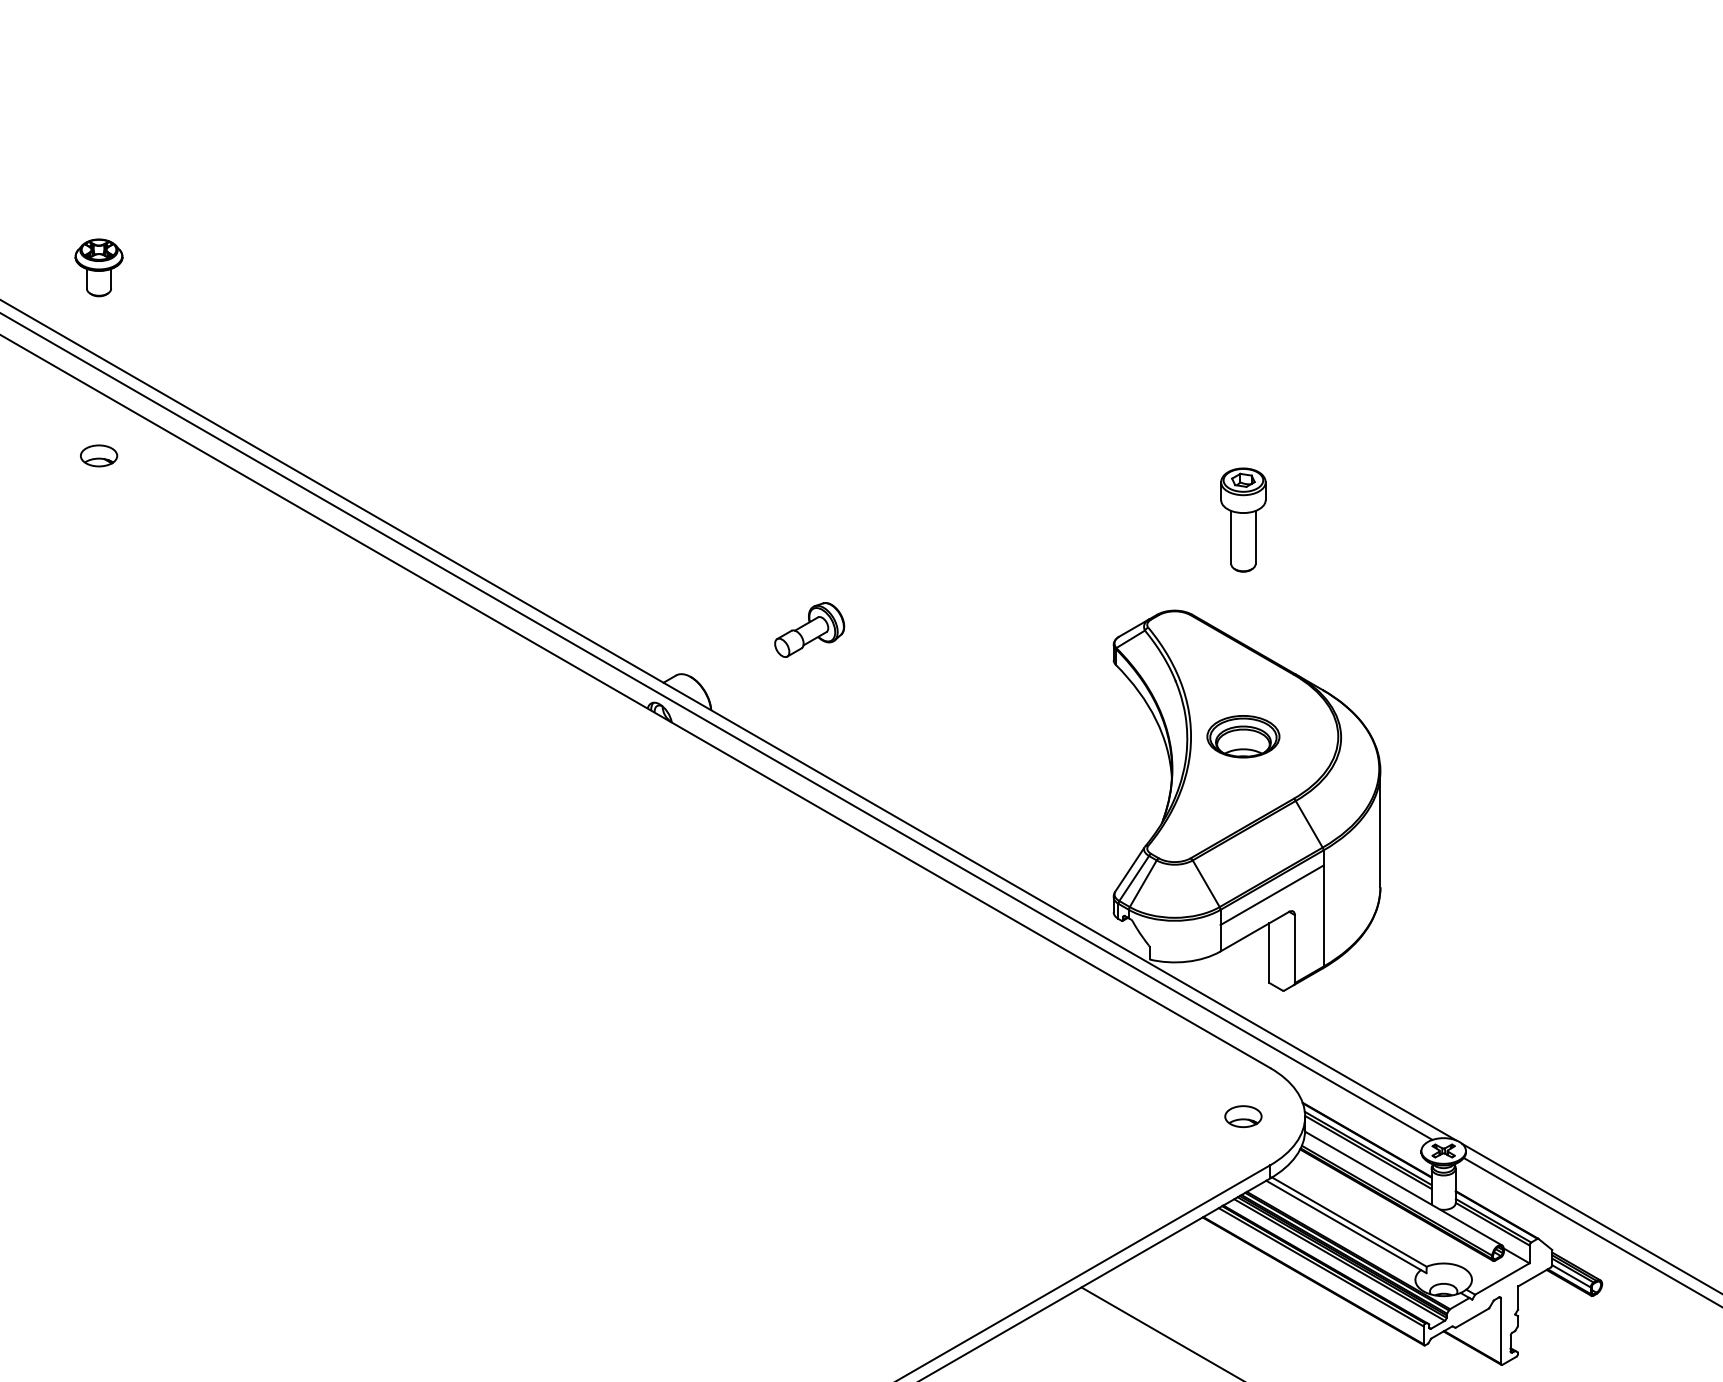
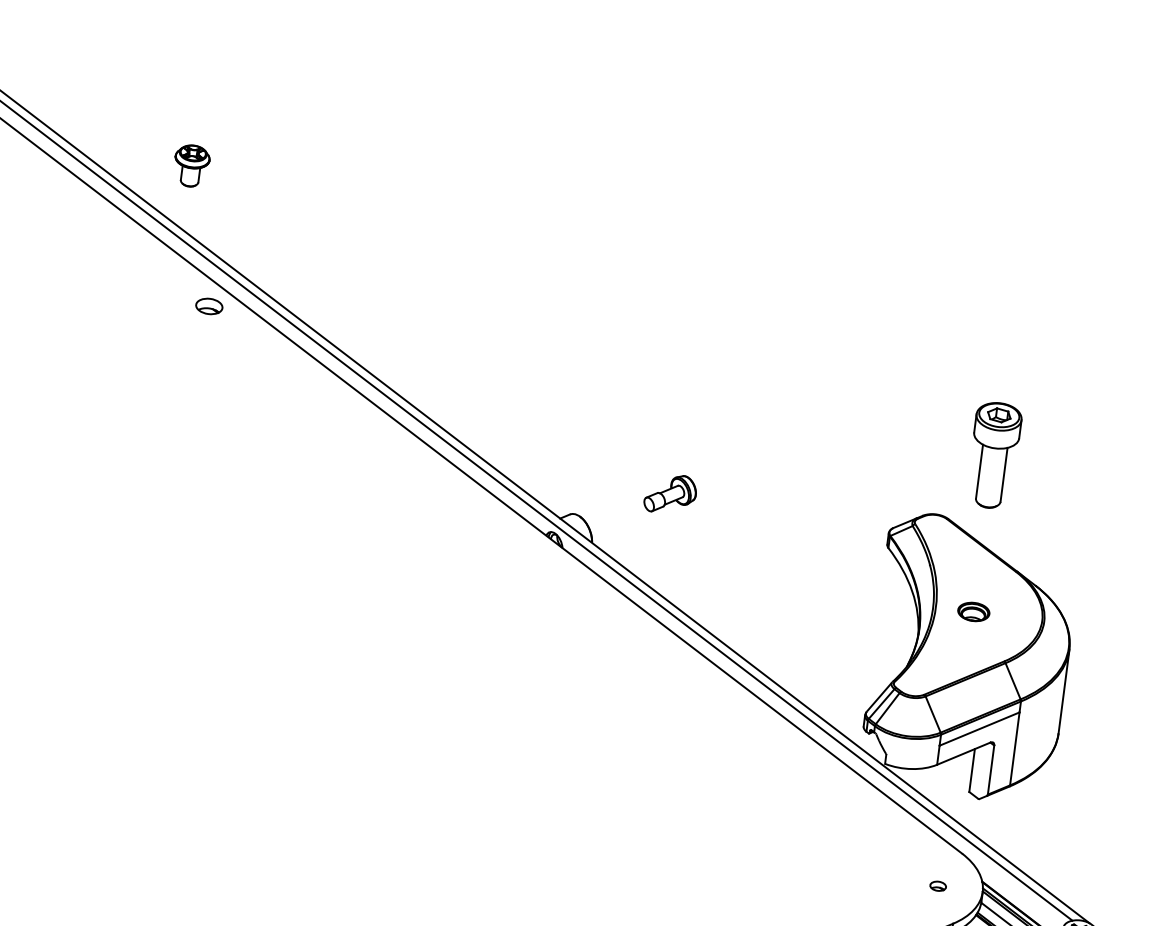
part: (99, 455) -> (209, 306), moved
part: (1243, 519) -> (994, 455), size x1.4
part: (1243, 736) -> (973, 611), size x0.6
part: (1243, 1116) -> (938, 886), size x0.6

